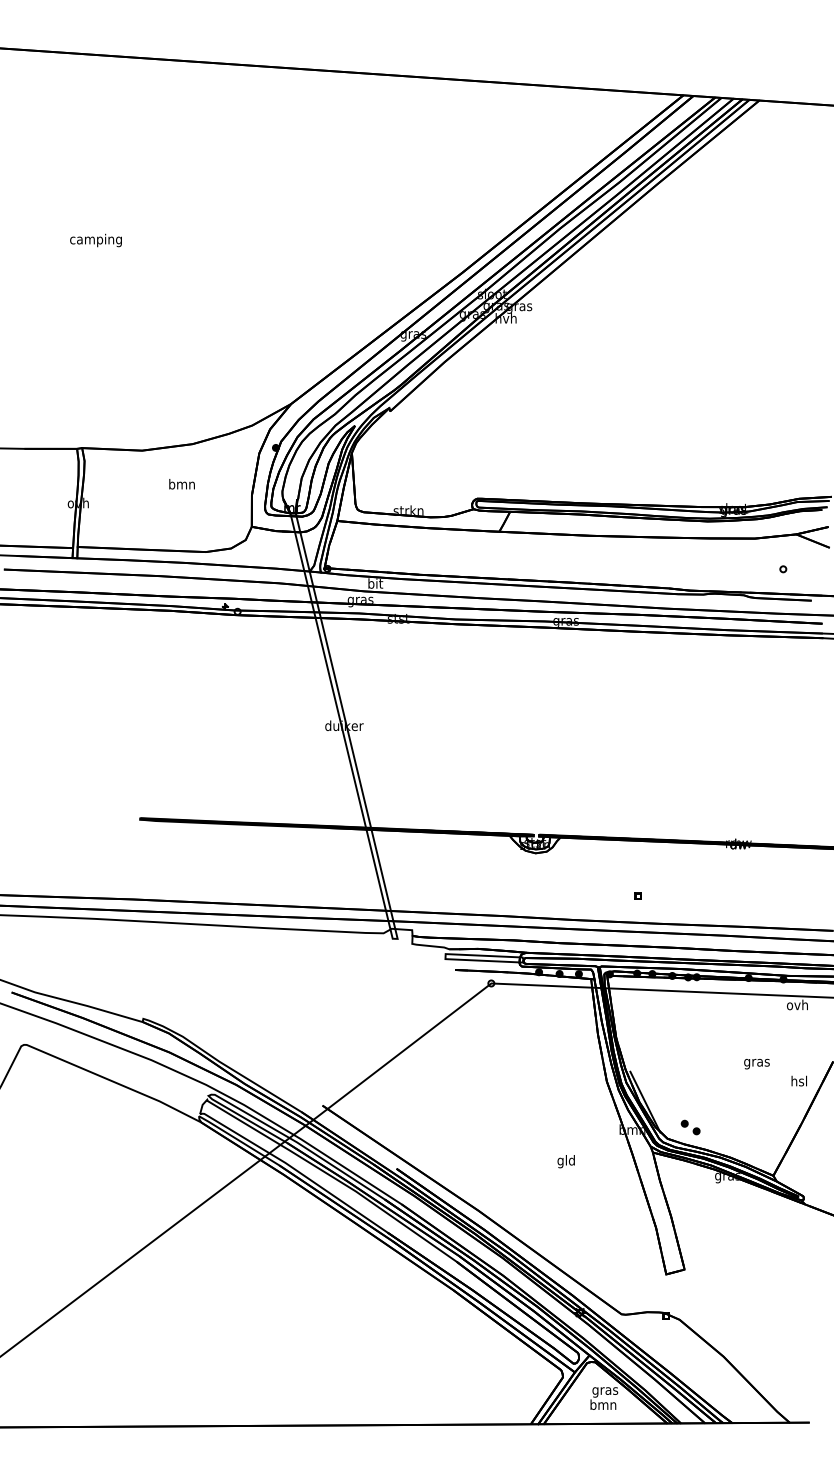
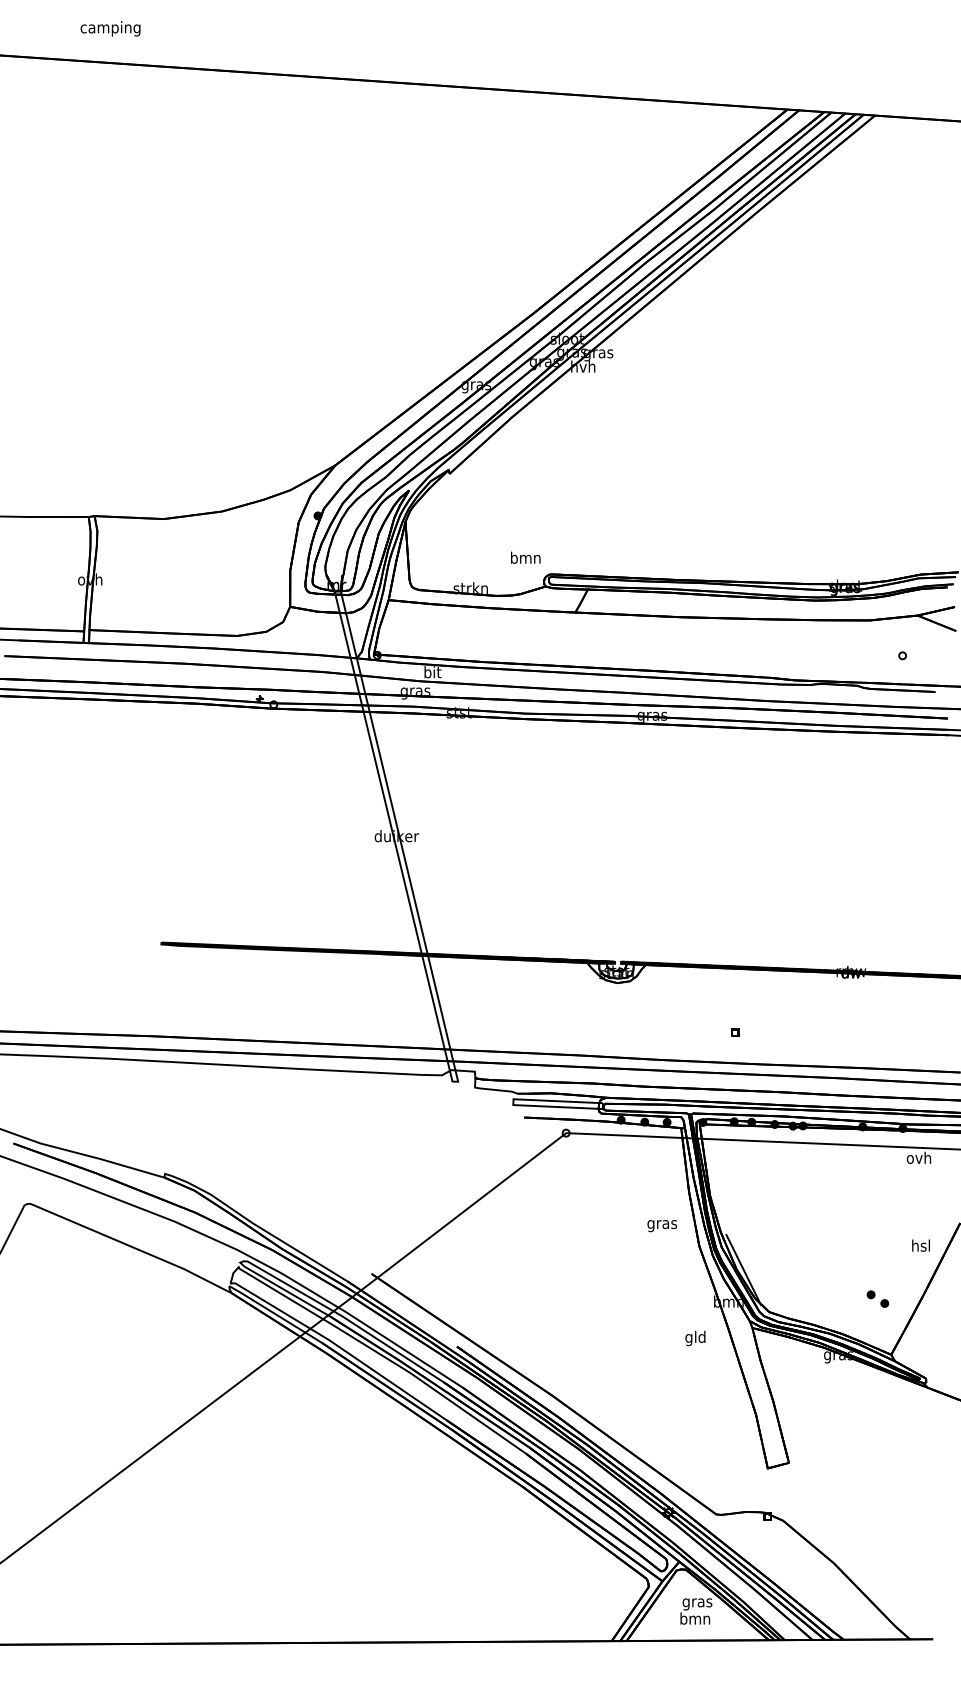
text: (95, 240) -> (110, 28), moved
text: (181, 483) -> (525, 557), moved
text: (757, 1064) -> (662, 1226), moved
part: (690, 1126) -> (877, 1298), moved
text: (566, 1161) -> (695, 1338), moved

